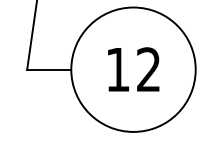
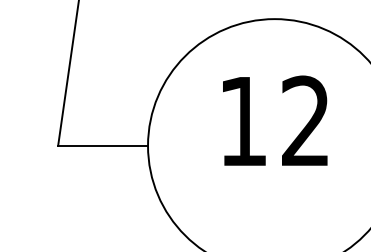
text: (133, 69) -> (274, 120), moved

